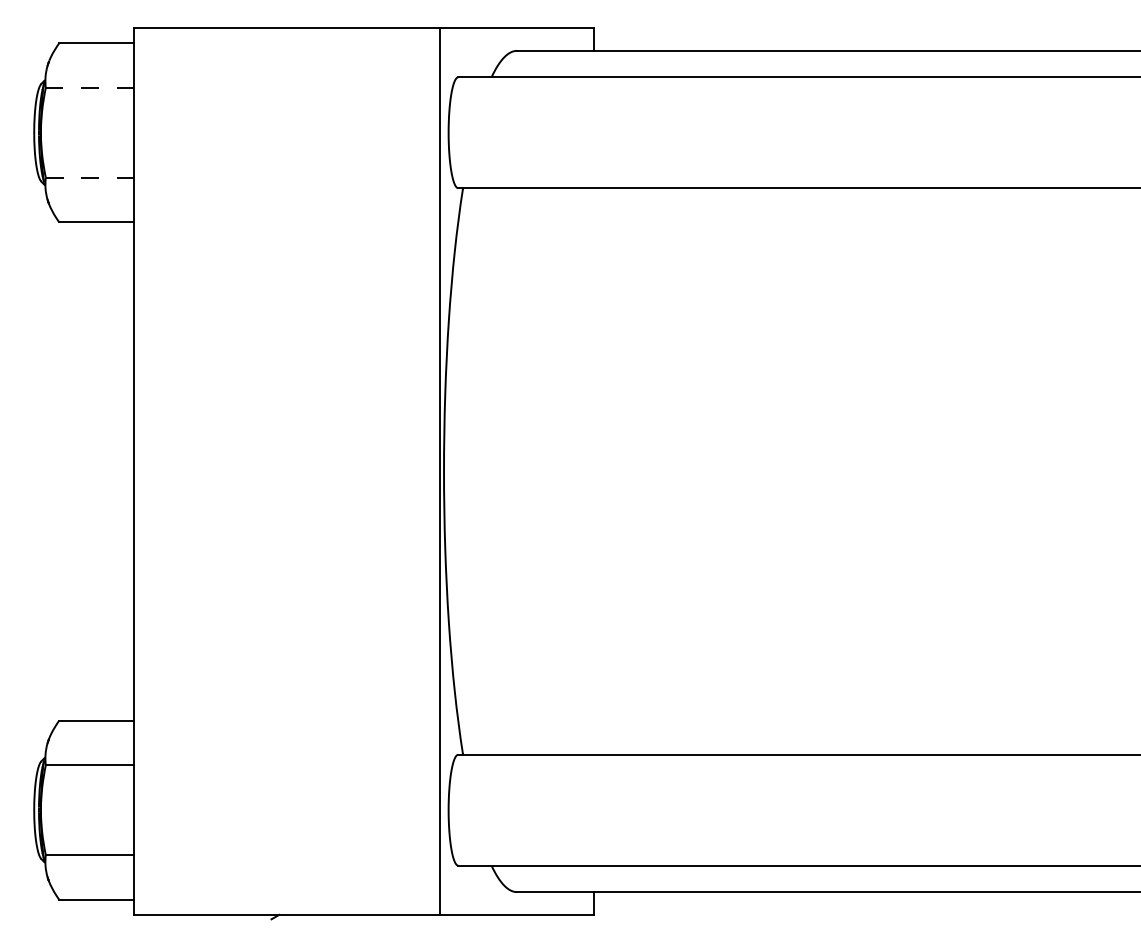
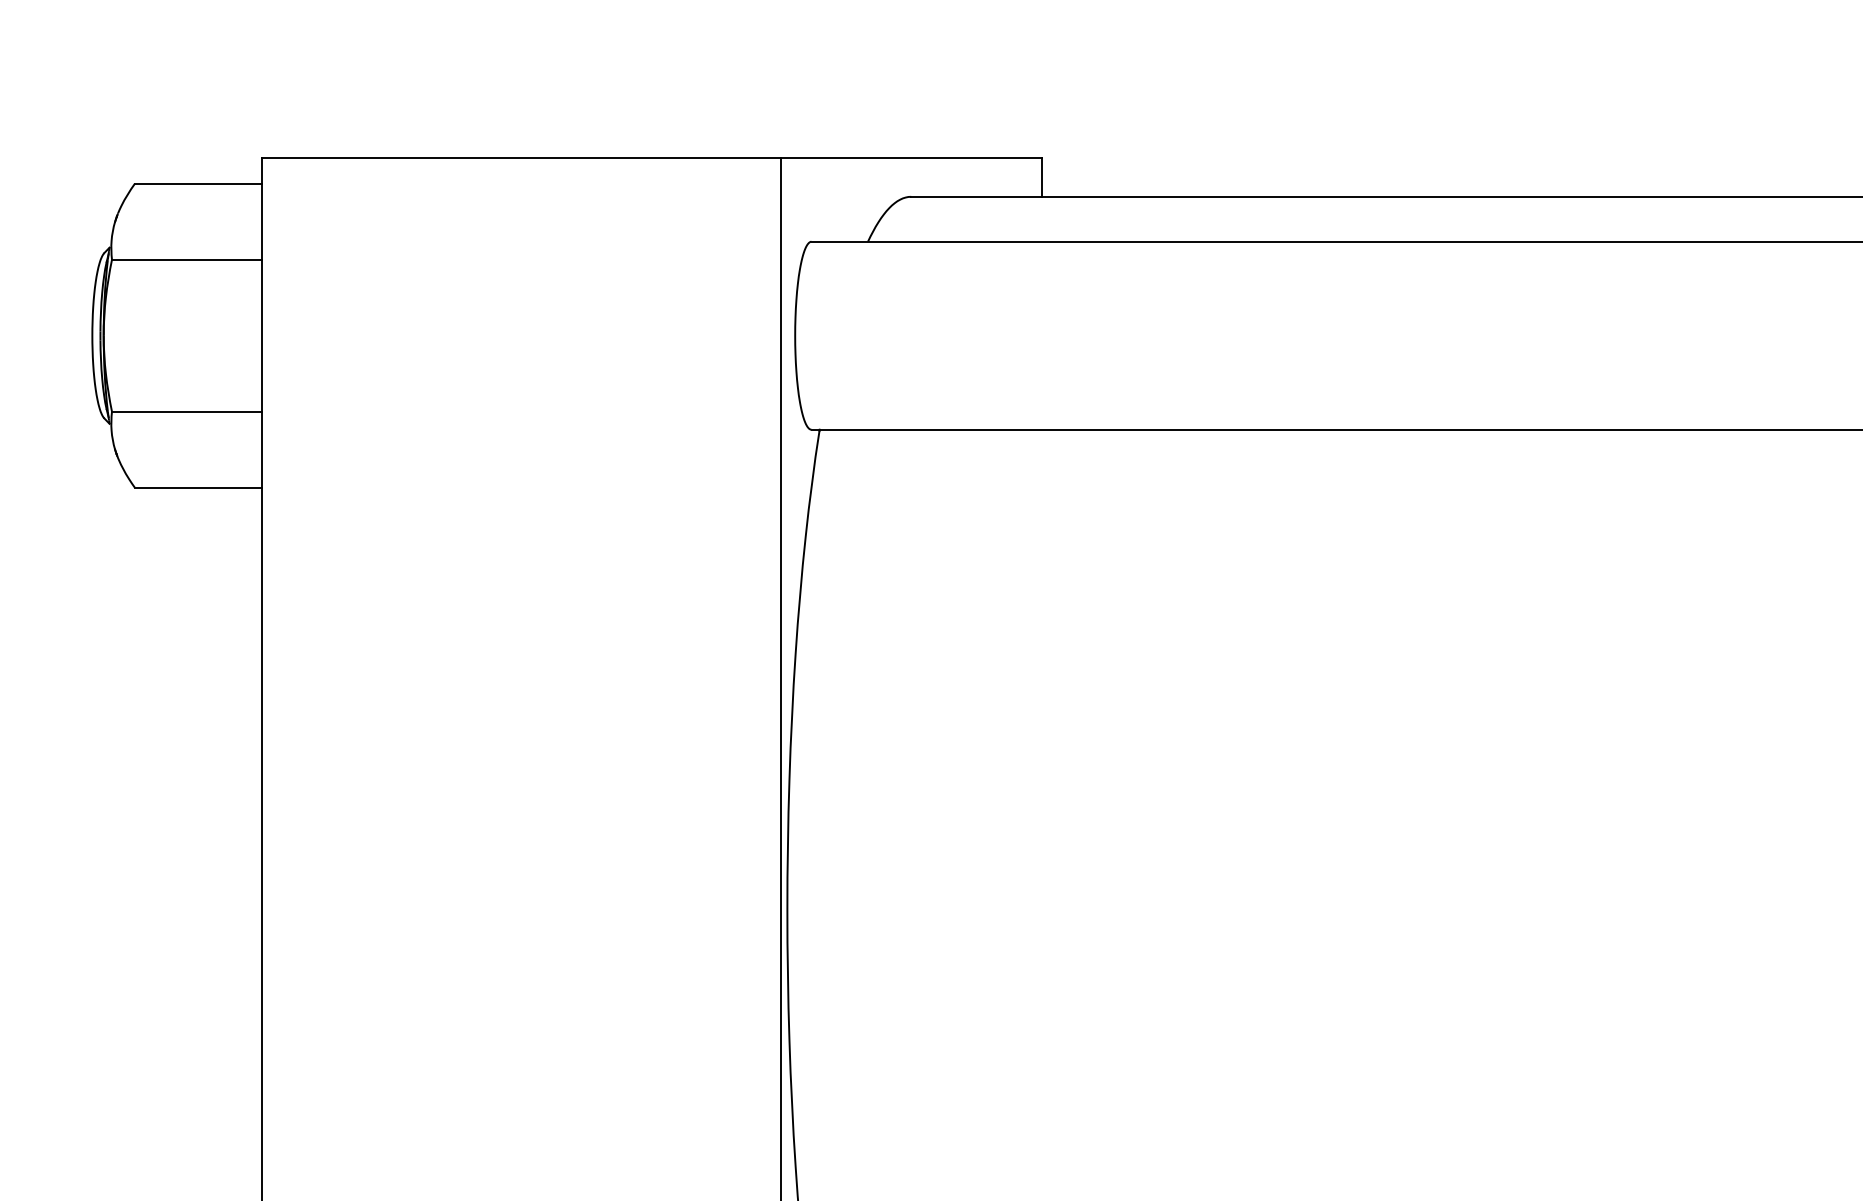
line: (89, 87) -> (186, 258), dashed -> solid
line: (90, 177) -> (187, 411), dashed -> solid

